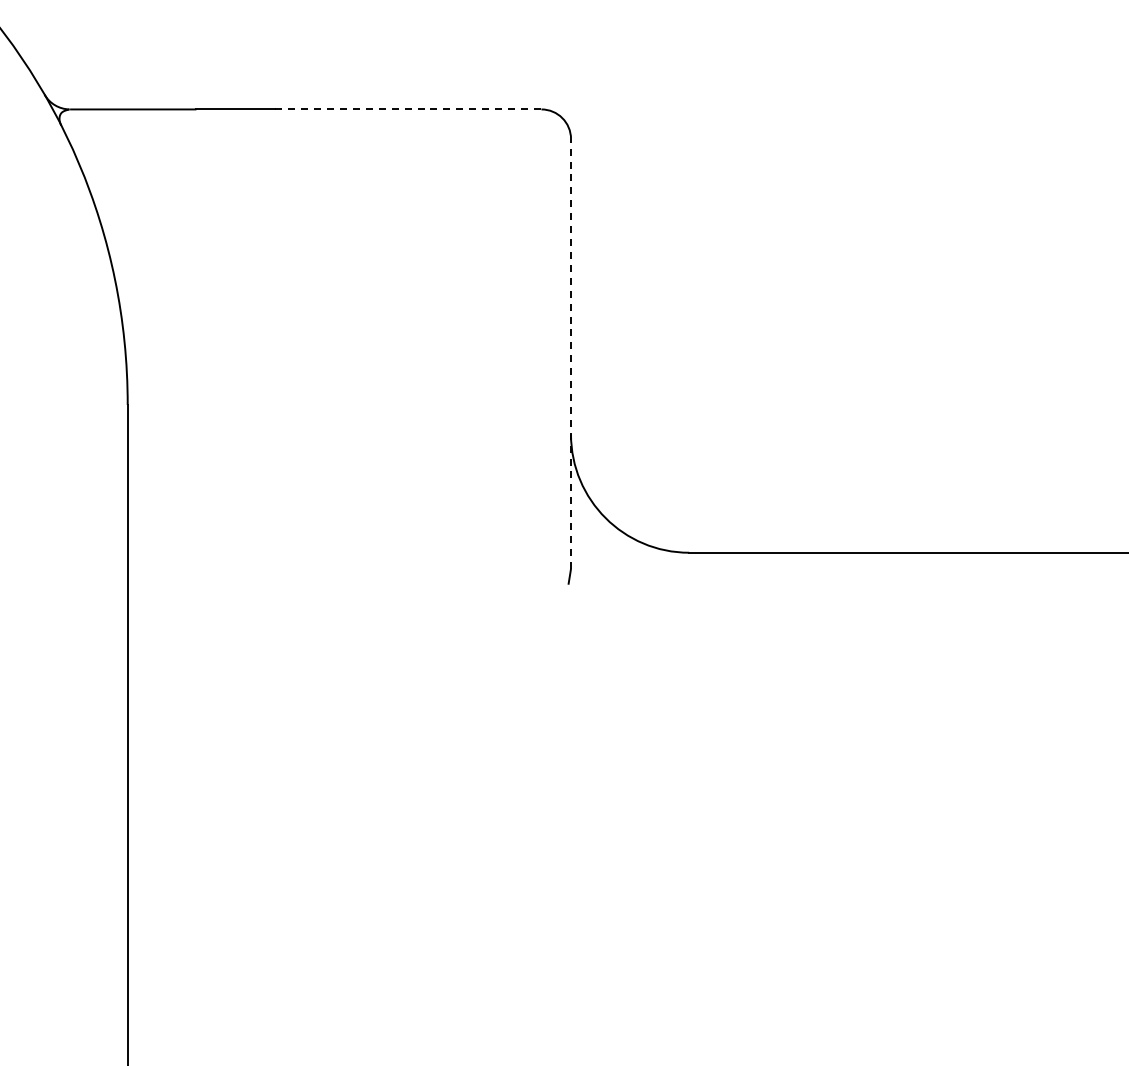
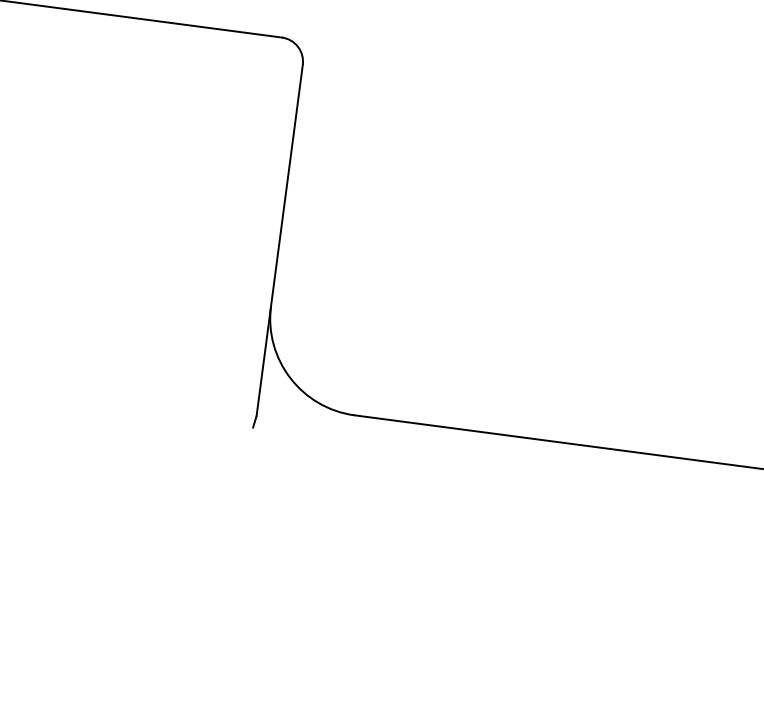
line: (408, 109) -> (173, 23), dashed -> solid
line: (571, 353) -> (280, 240), dashed -> solid

